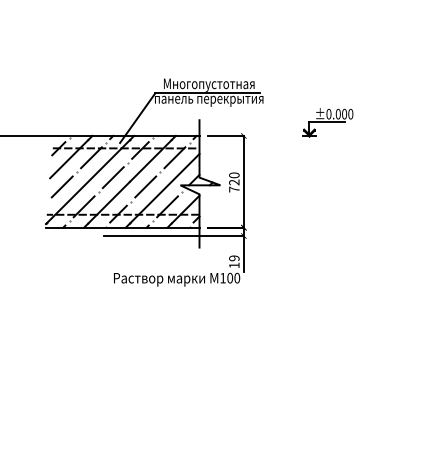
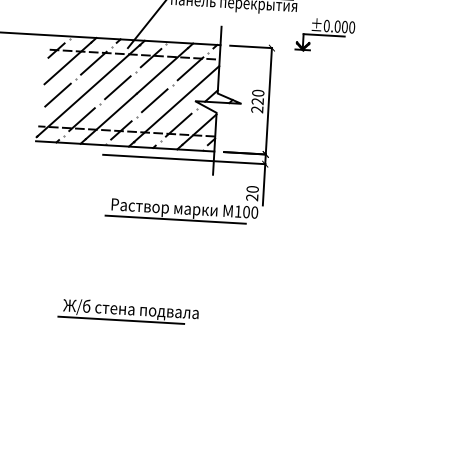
part: (327, 122) -> (324, 35), moved
text: (234, 189) -> (257, 109), 720 -> 220
text: (234, 261) -> (252, 193), 19 -> 20
line: (169, 288) -> (175, 220), added
part: (133, 369) -> (128, 311), added

